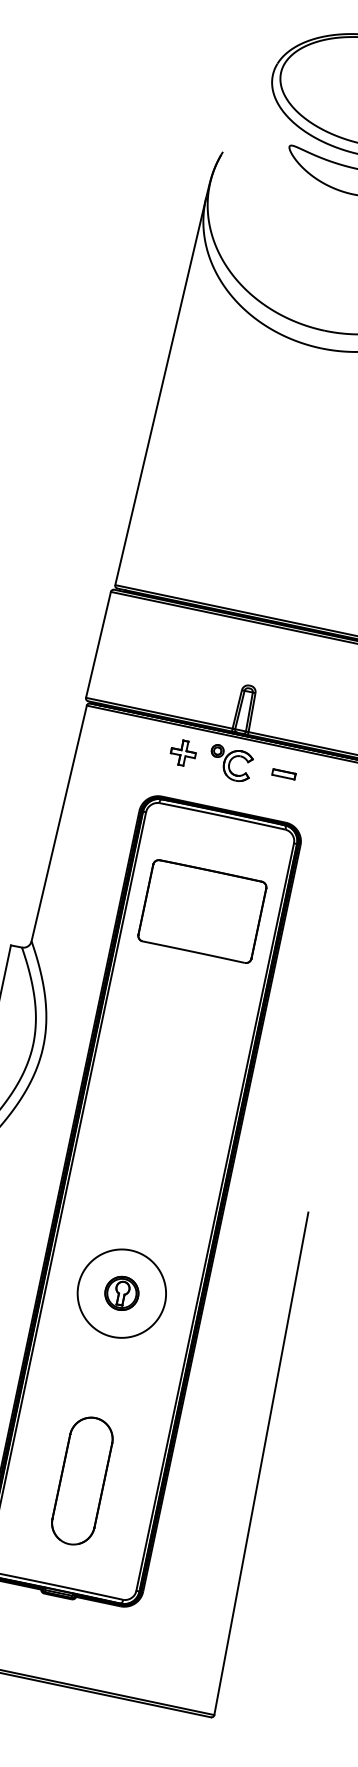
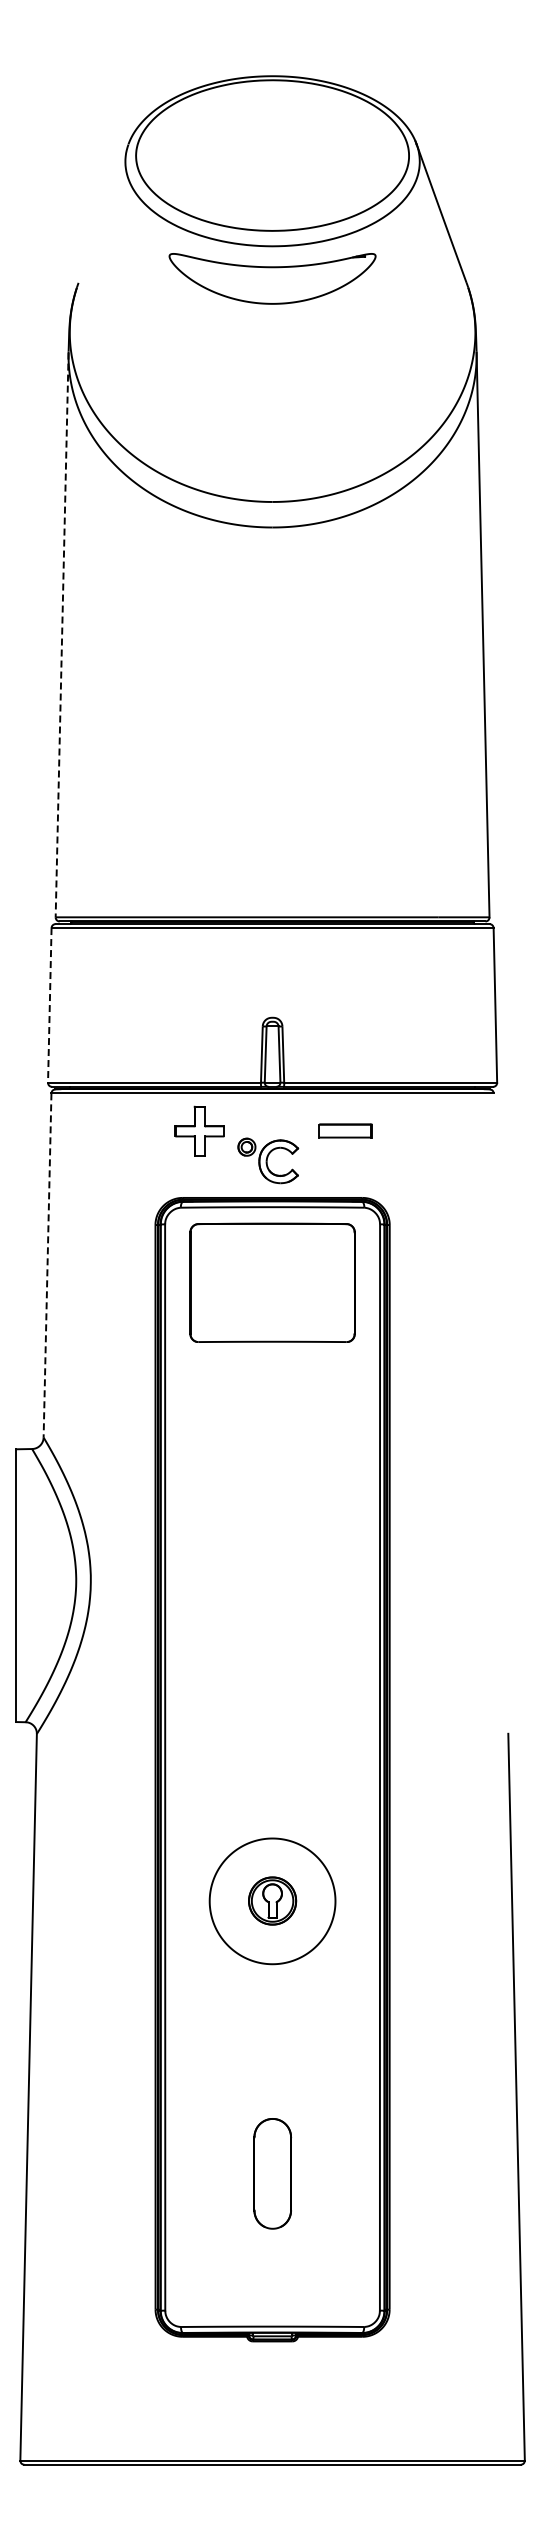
line: (160, 392) -> (62, 635), solid -> dashed
line: (98, 644) -> (49, 1005), solid -> dashed
part: (183, 752) -> (199, 1130), size x1.4
part: (230, 763) -> (268, 1160), moved
part: (284, 774) -> (346, 1131), size x1.6
line: (59, 824) -> (47, 1266), solid -> dashed
part: (202, 911) -> (272, 1282), moved
part: (82, 1480) -> (272, 2173), size x0.6

